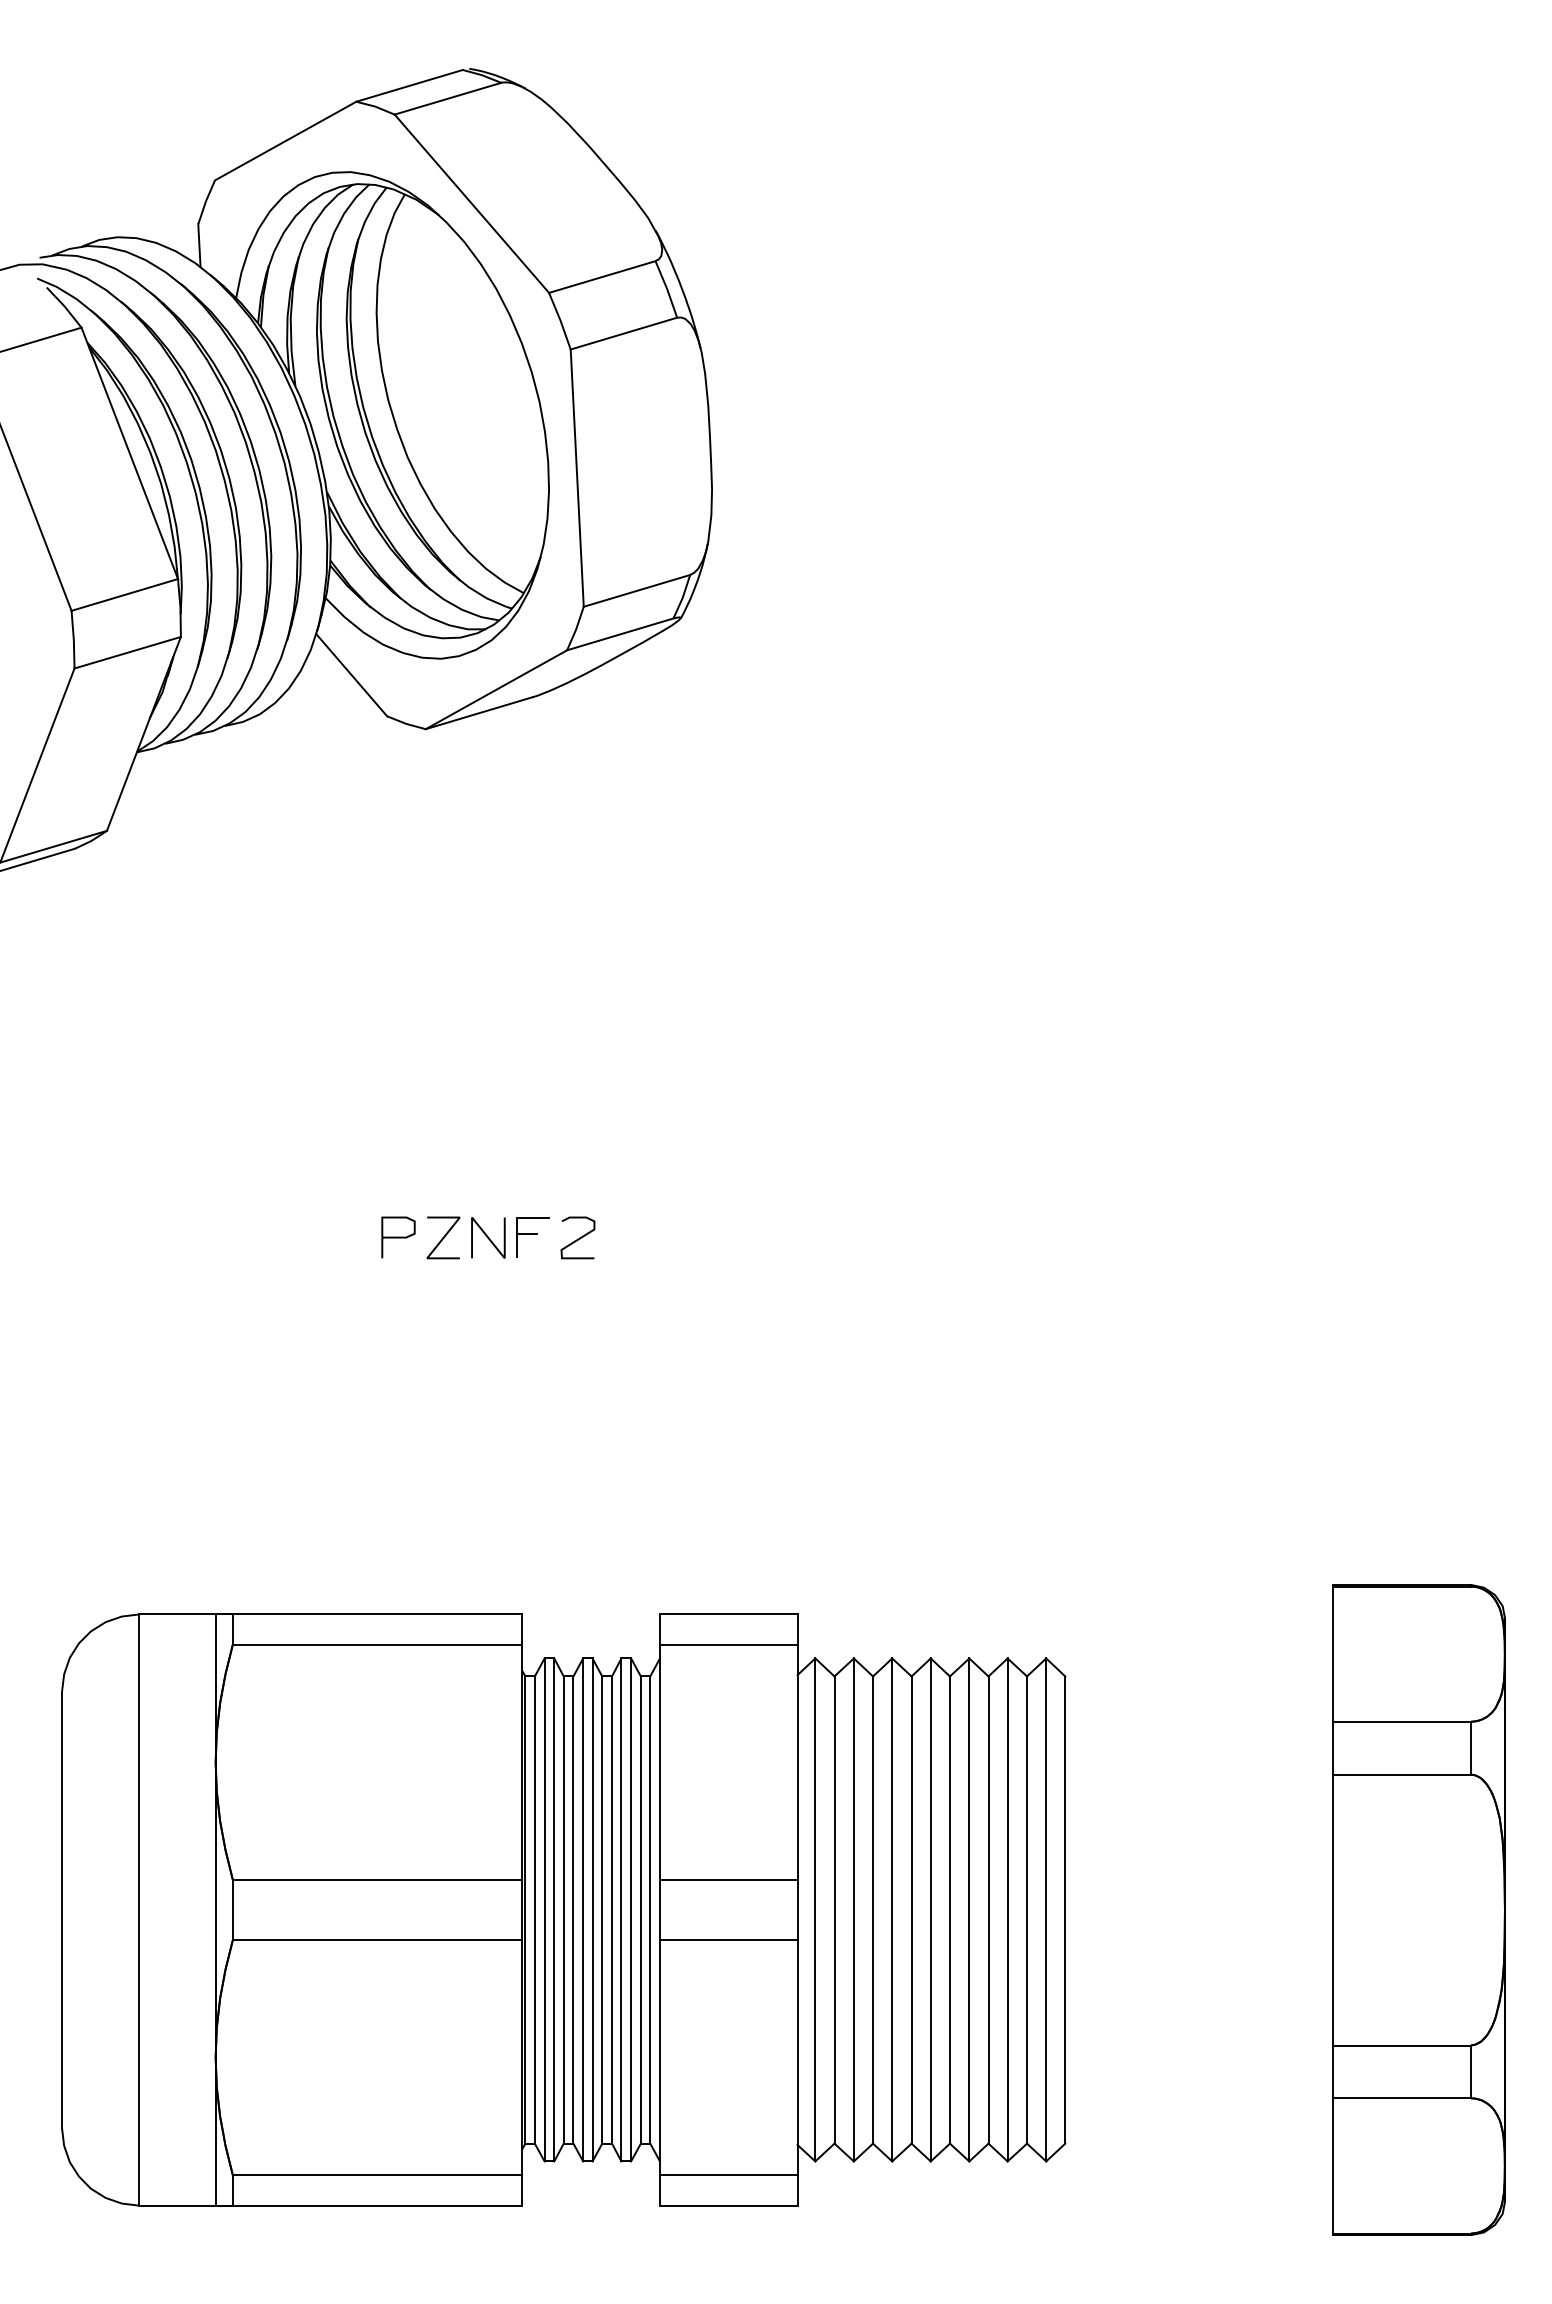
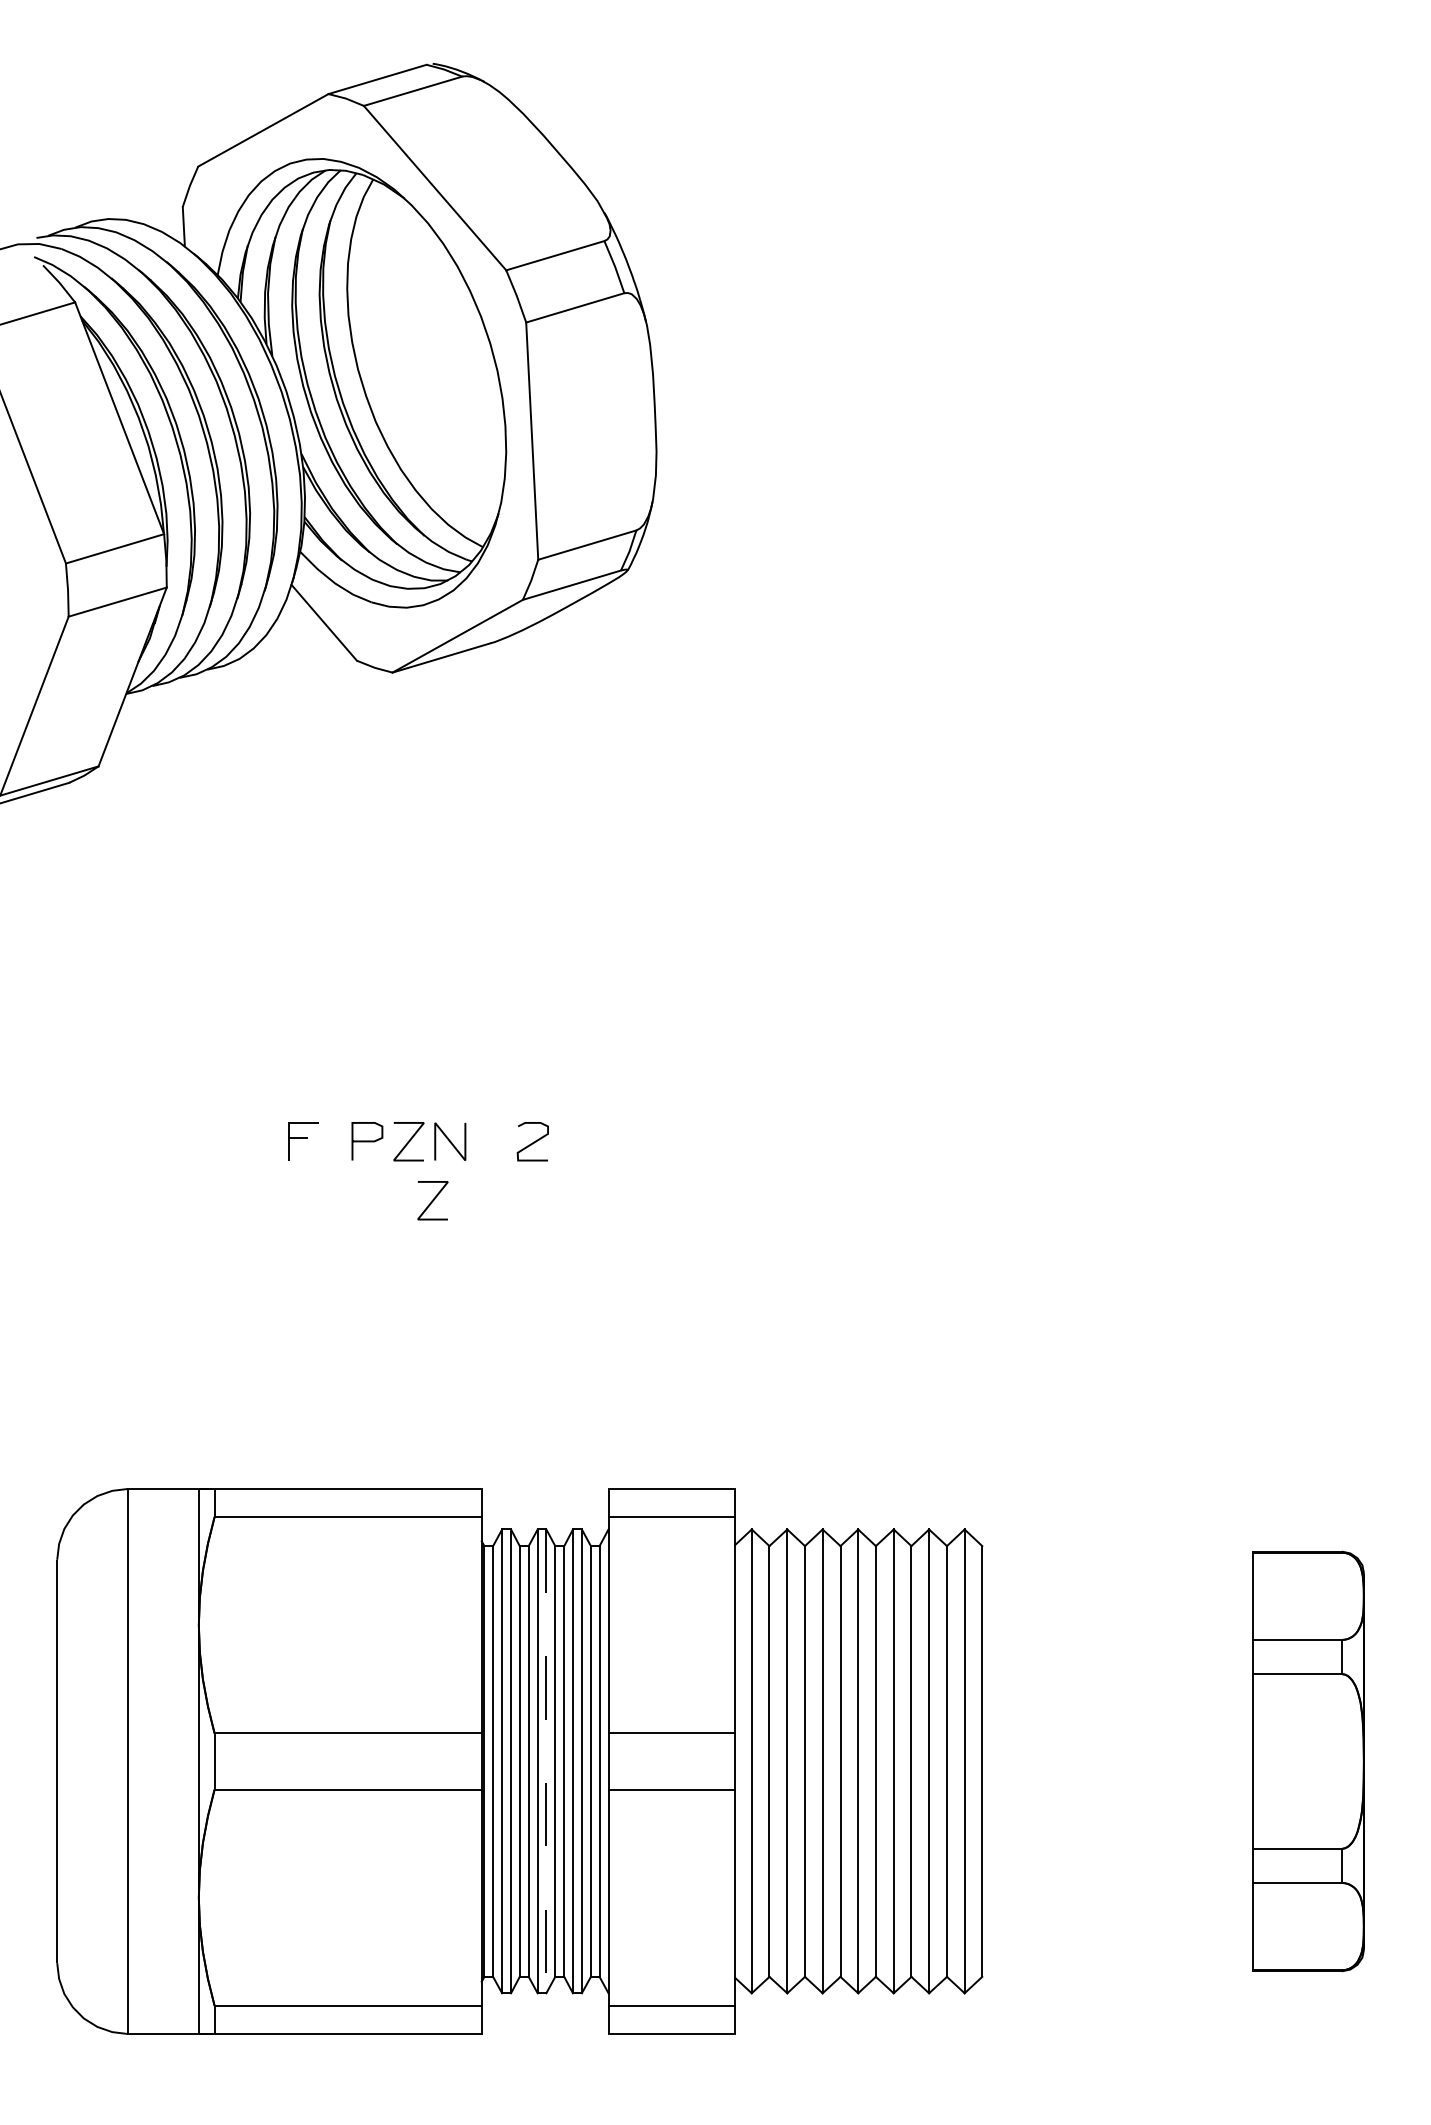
part: (533, 1237) -> (303, 1141), moved
line: (469, 1301) -> (432, 1200), added
line: (592, 1910) -> (546, 1761), solid -> dashed
part: (1419, 1910) -> (1308, 1761), size x0.7

